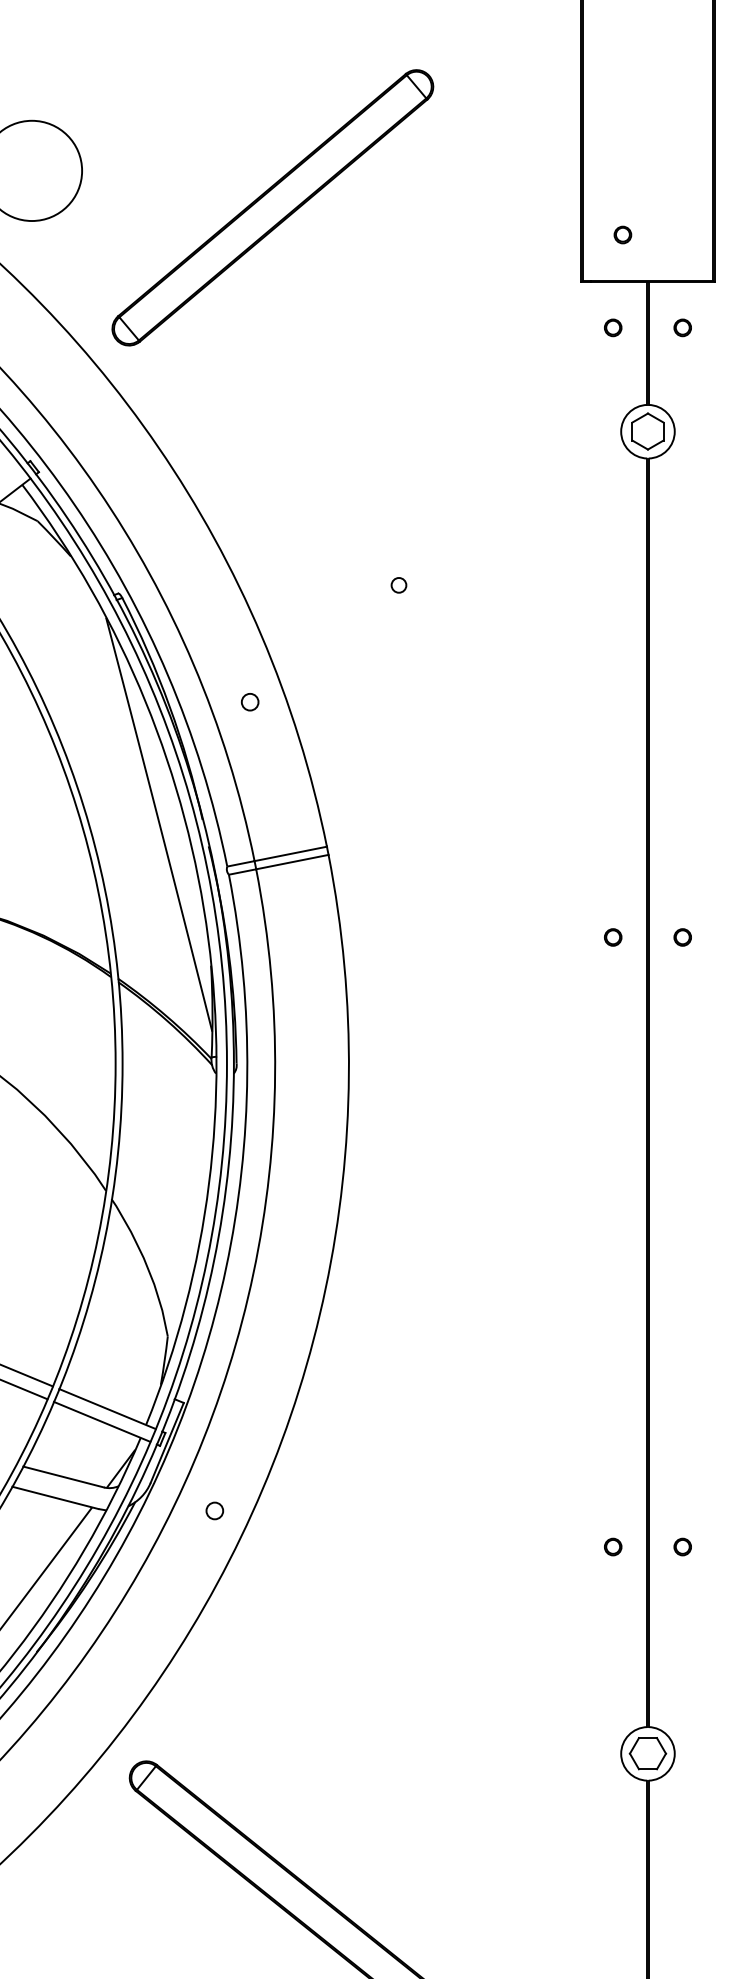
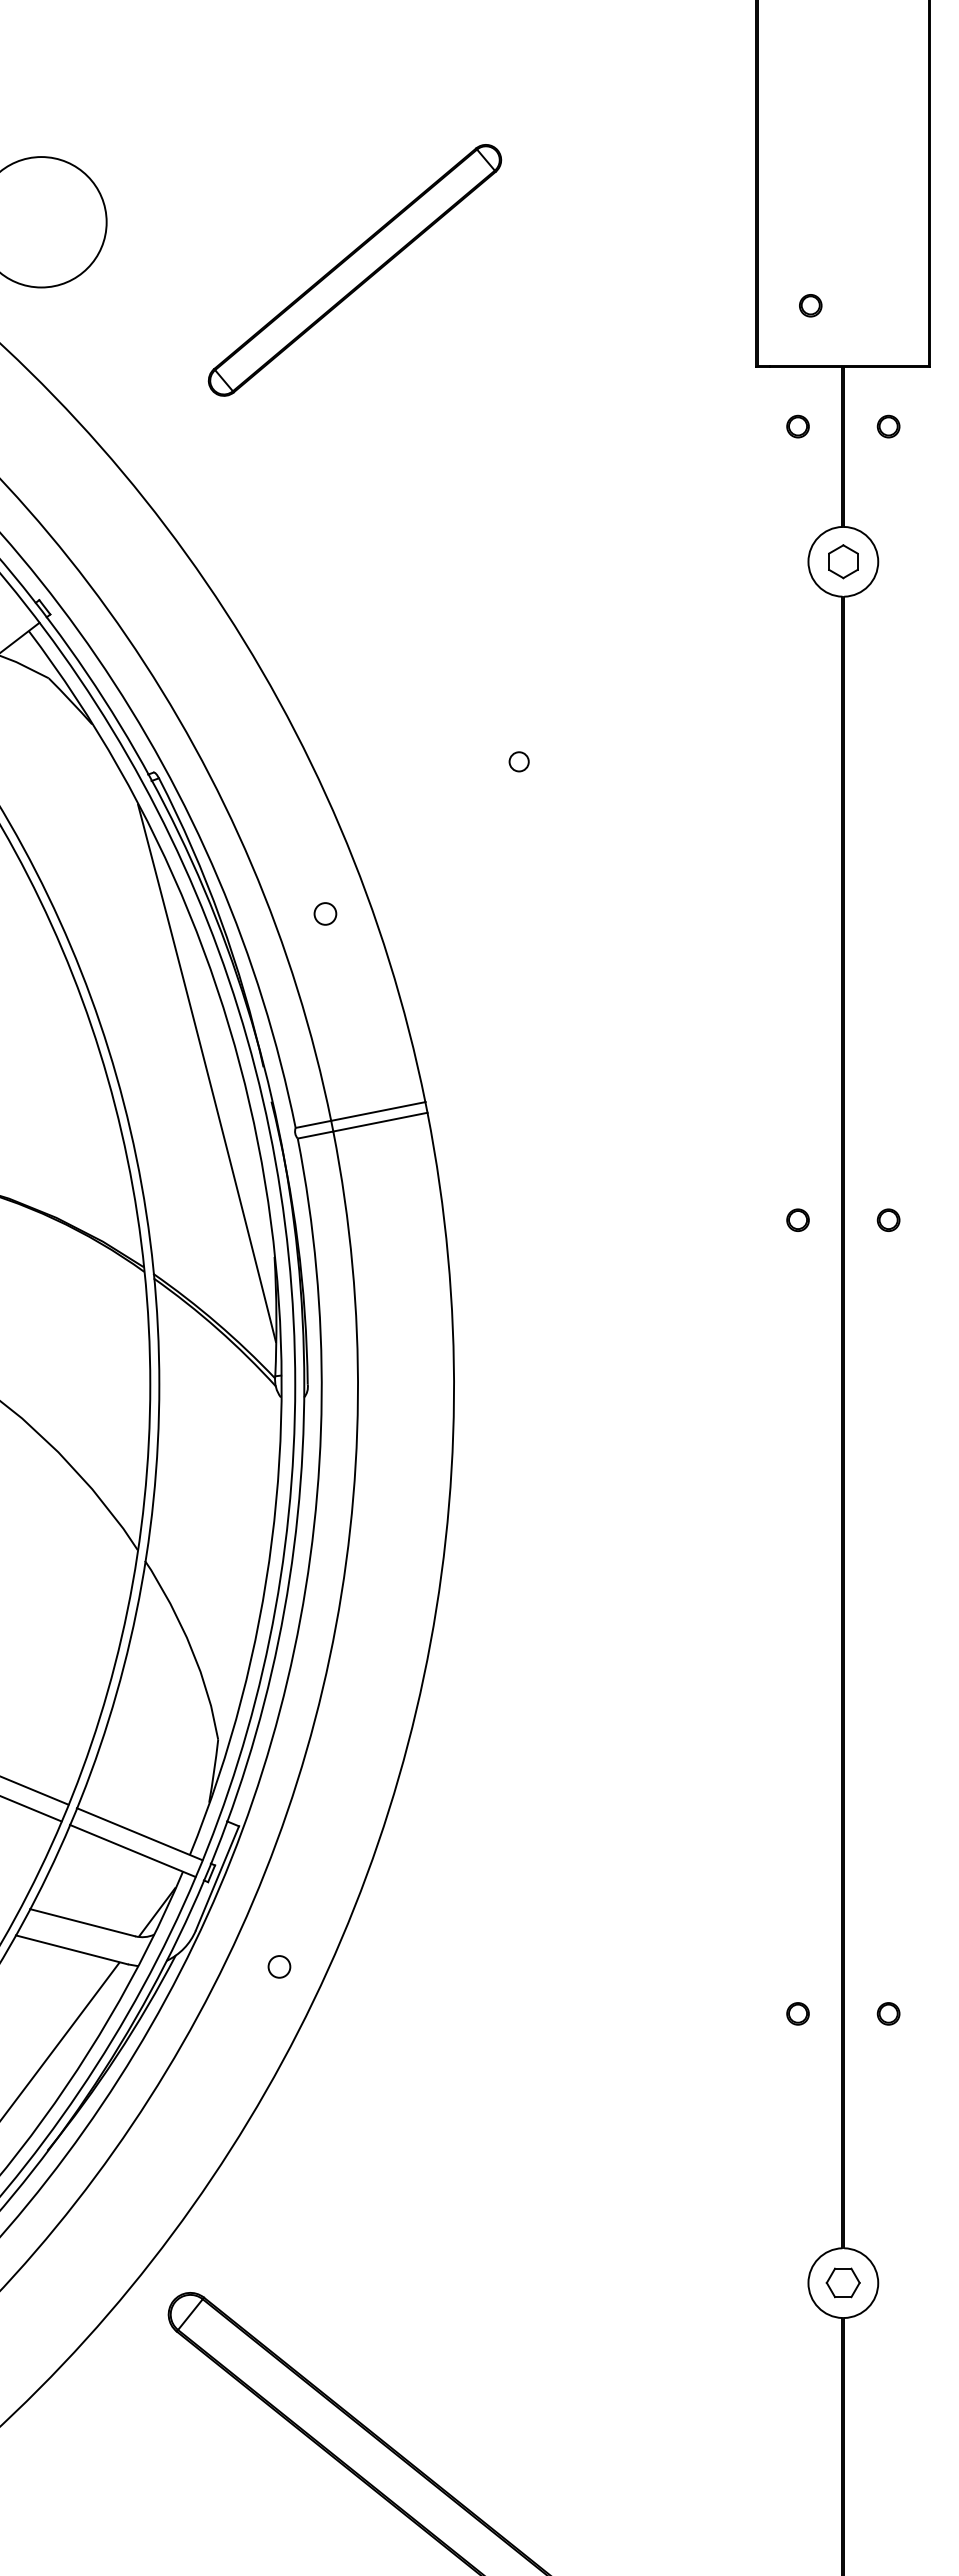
part: (272, 207) -> (354, 270), size x0.7
part: (648, 431) -> (843, 561), size x0.7
part: (647, 1753) -> (842, 2282), size x0.7

